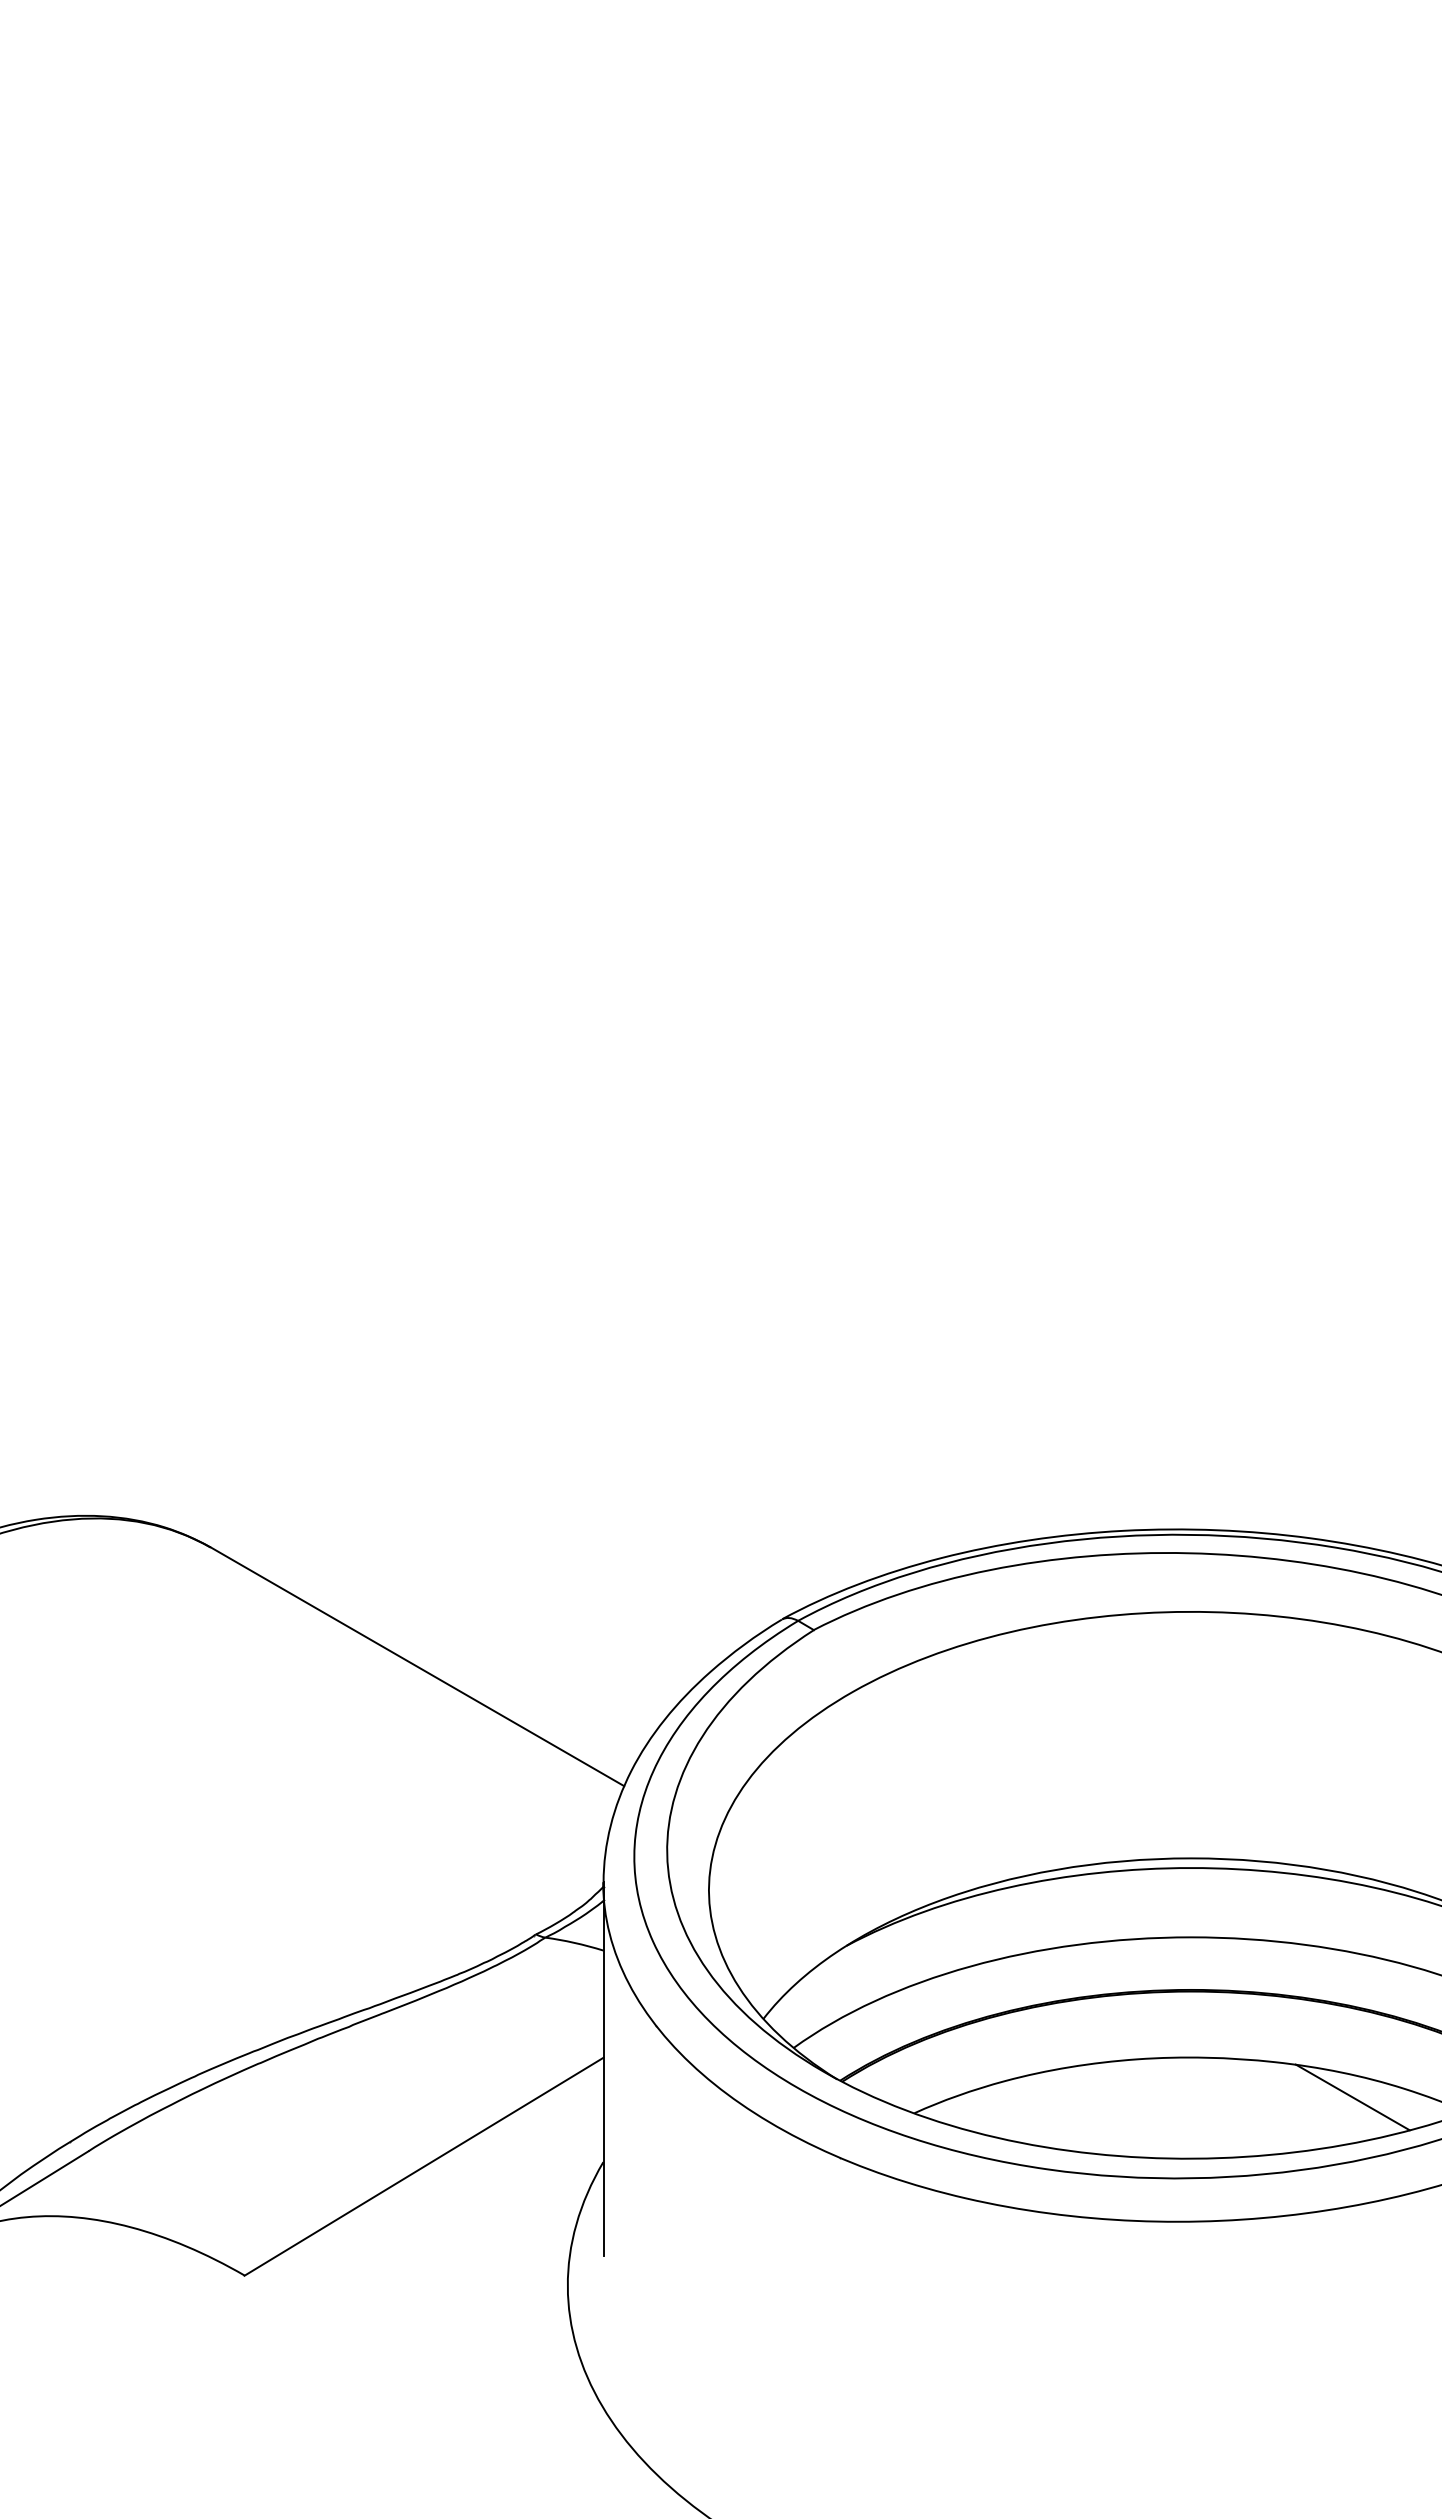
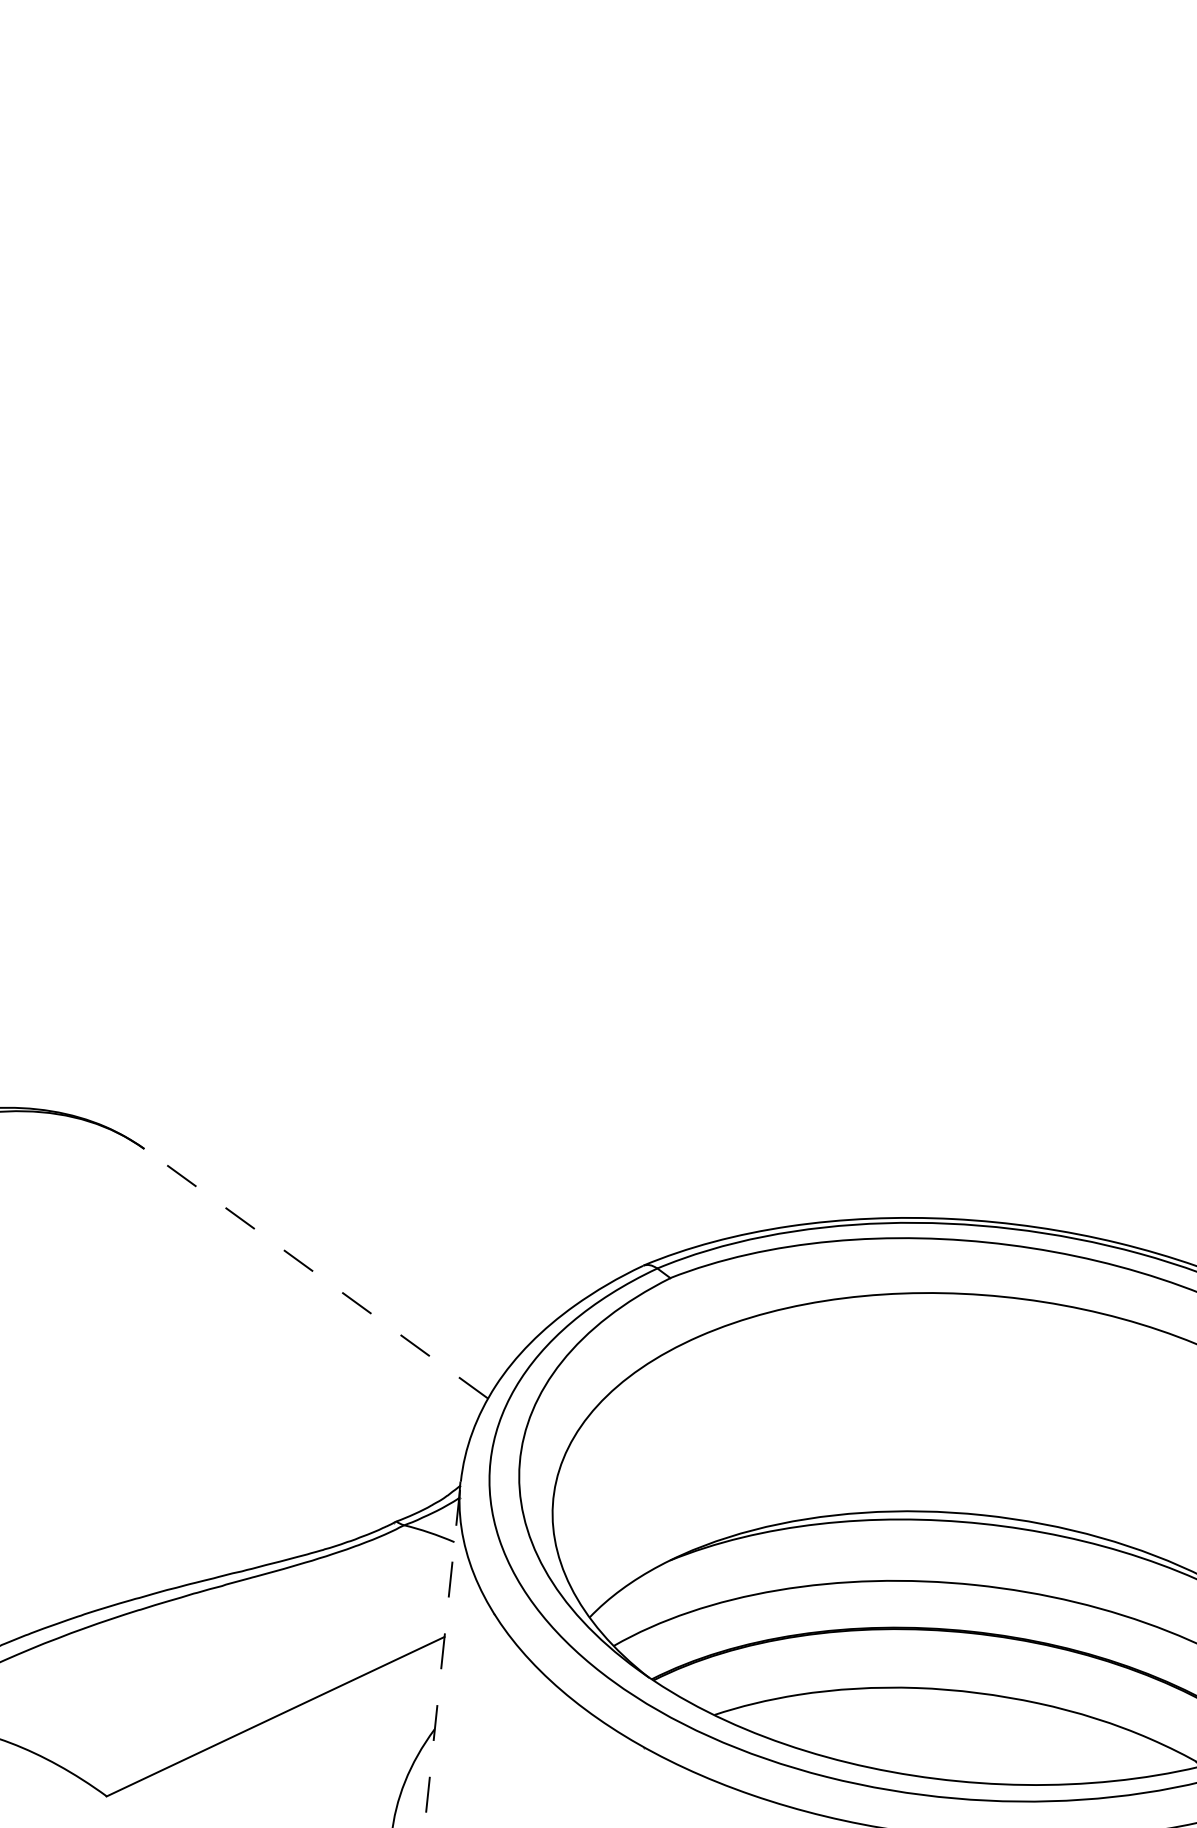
line: (417, 1666) -> (316, 1273), solid -> dashed
line: (603, 2068) -> (443, 1646), solid -> dashed
line: (1352, 2097) -> (1103, 1741), removed

